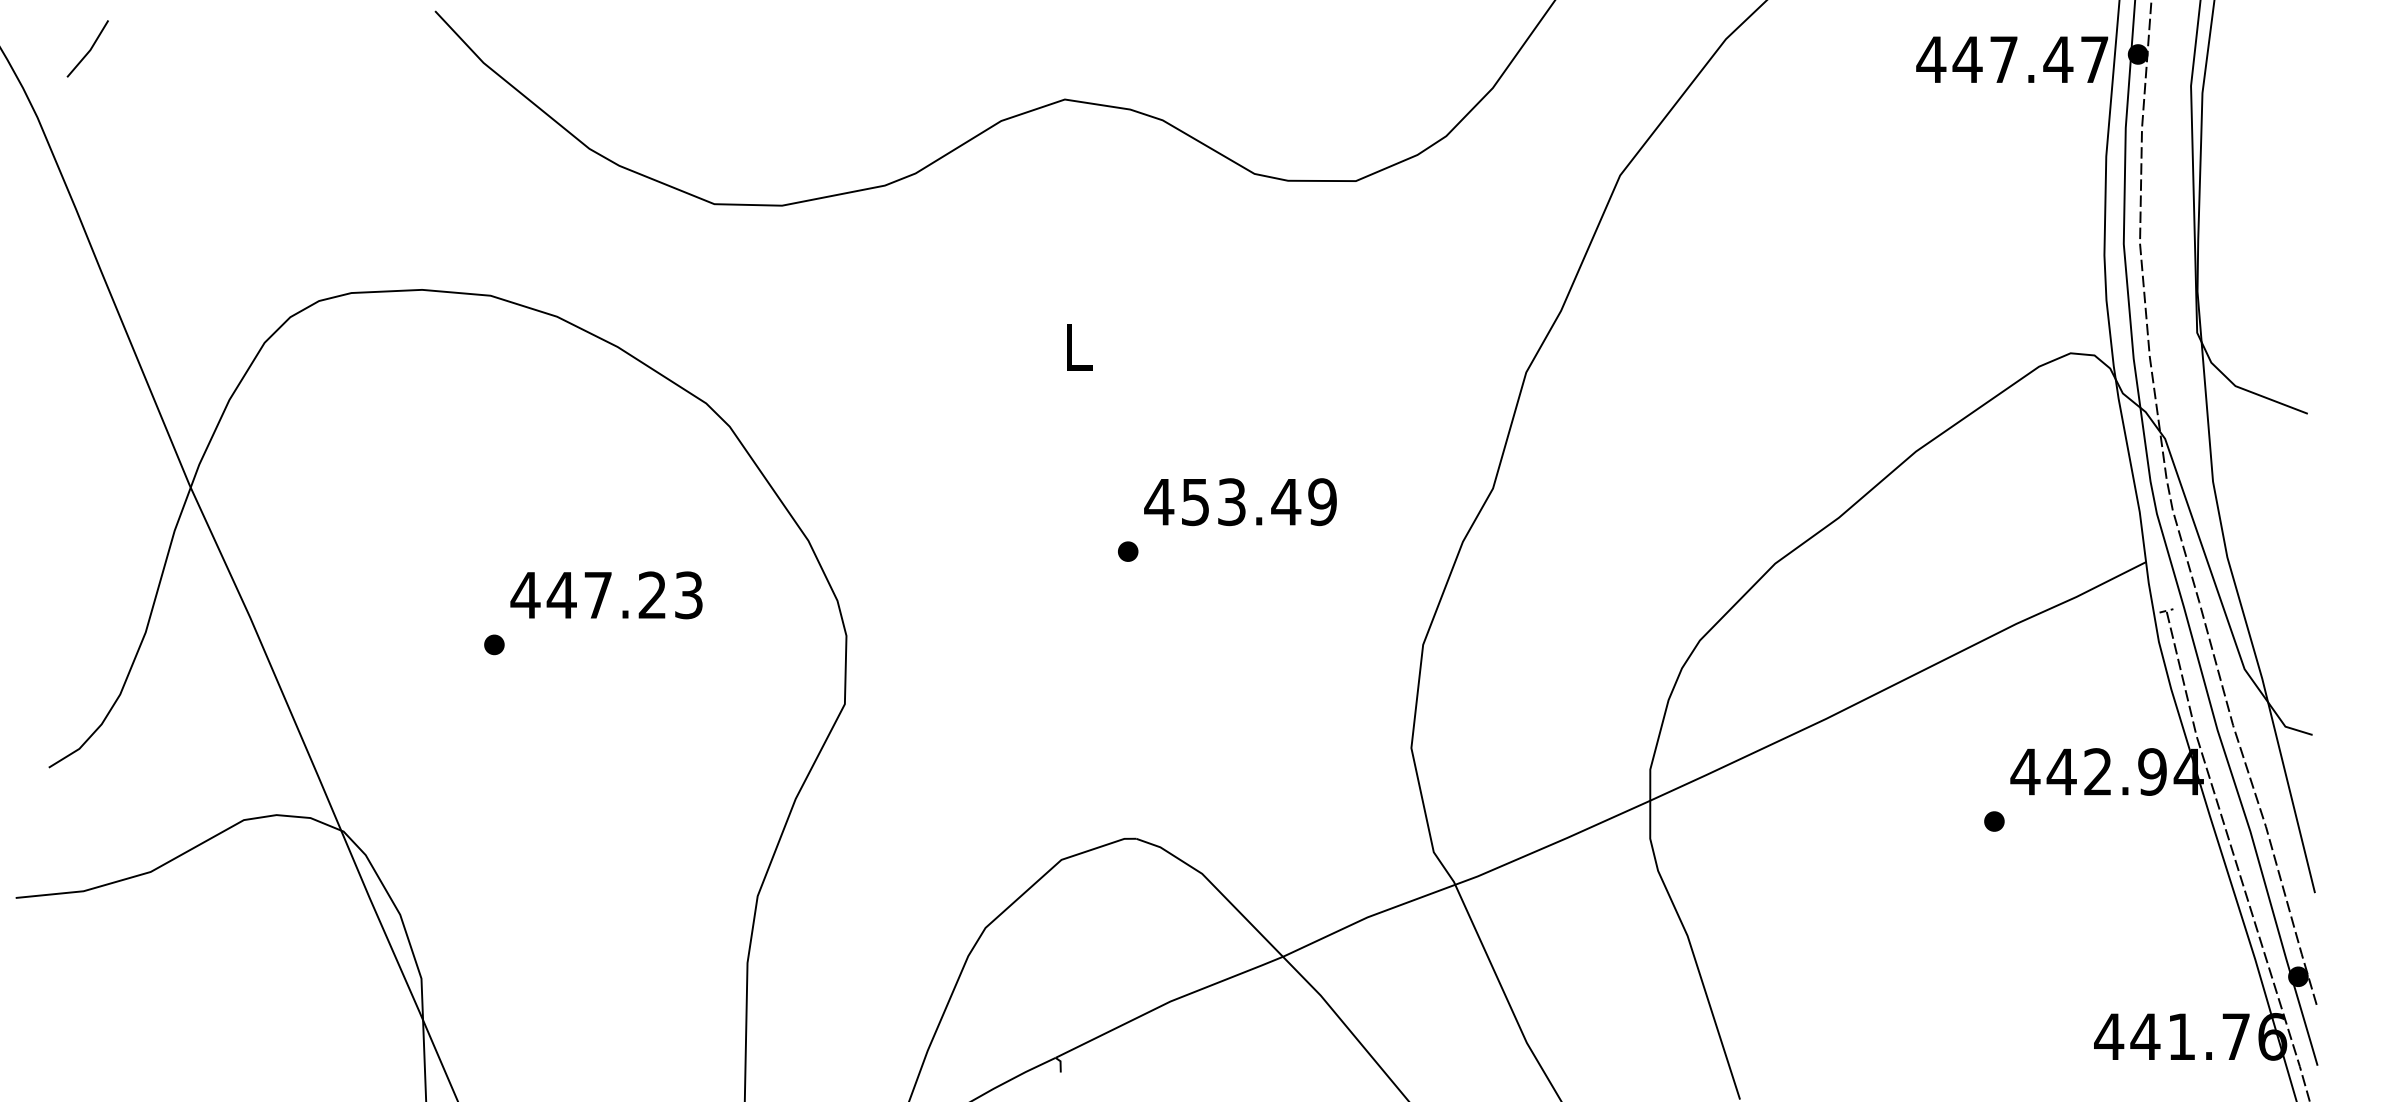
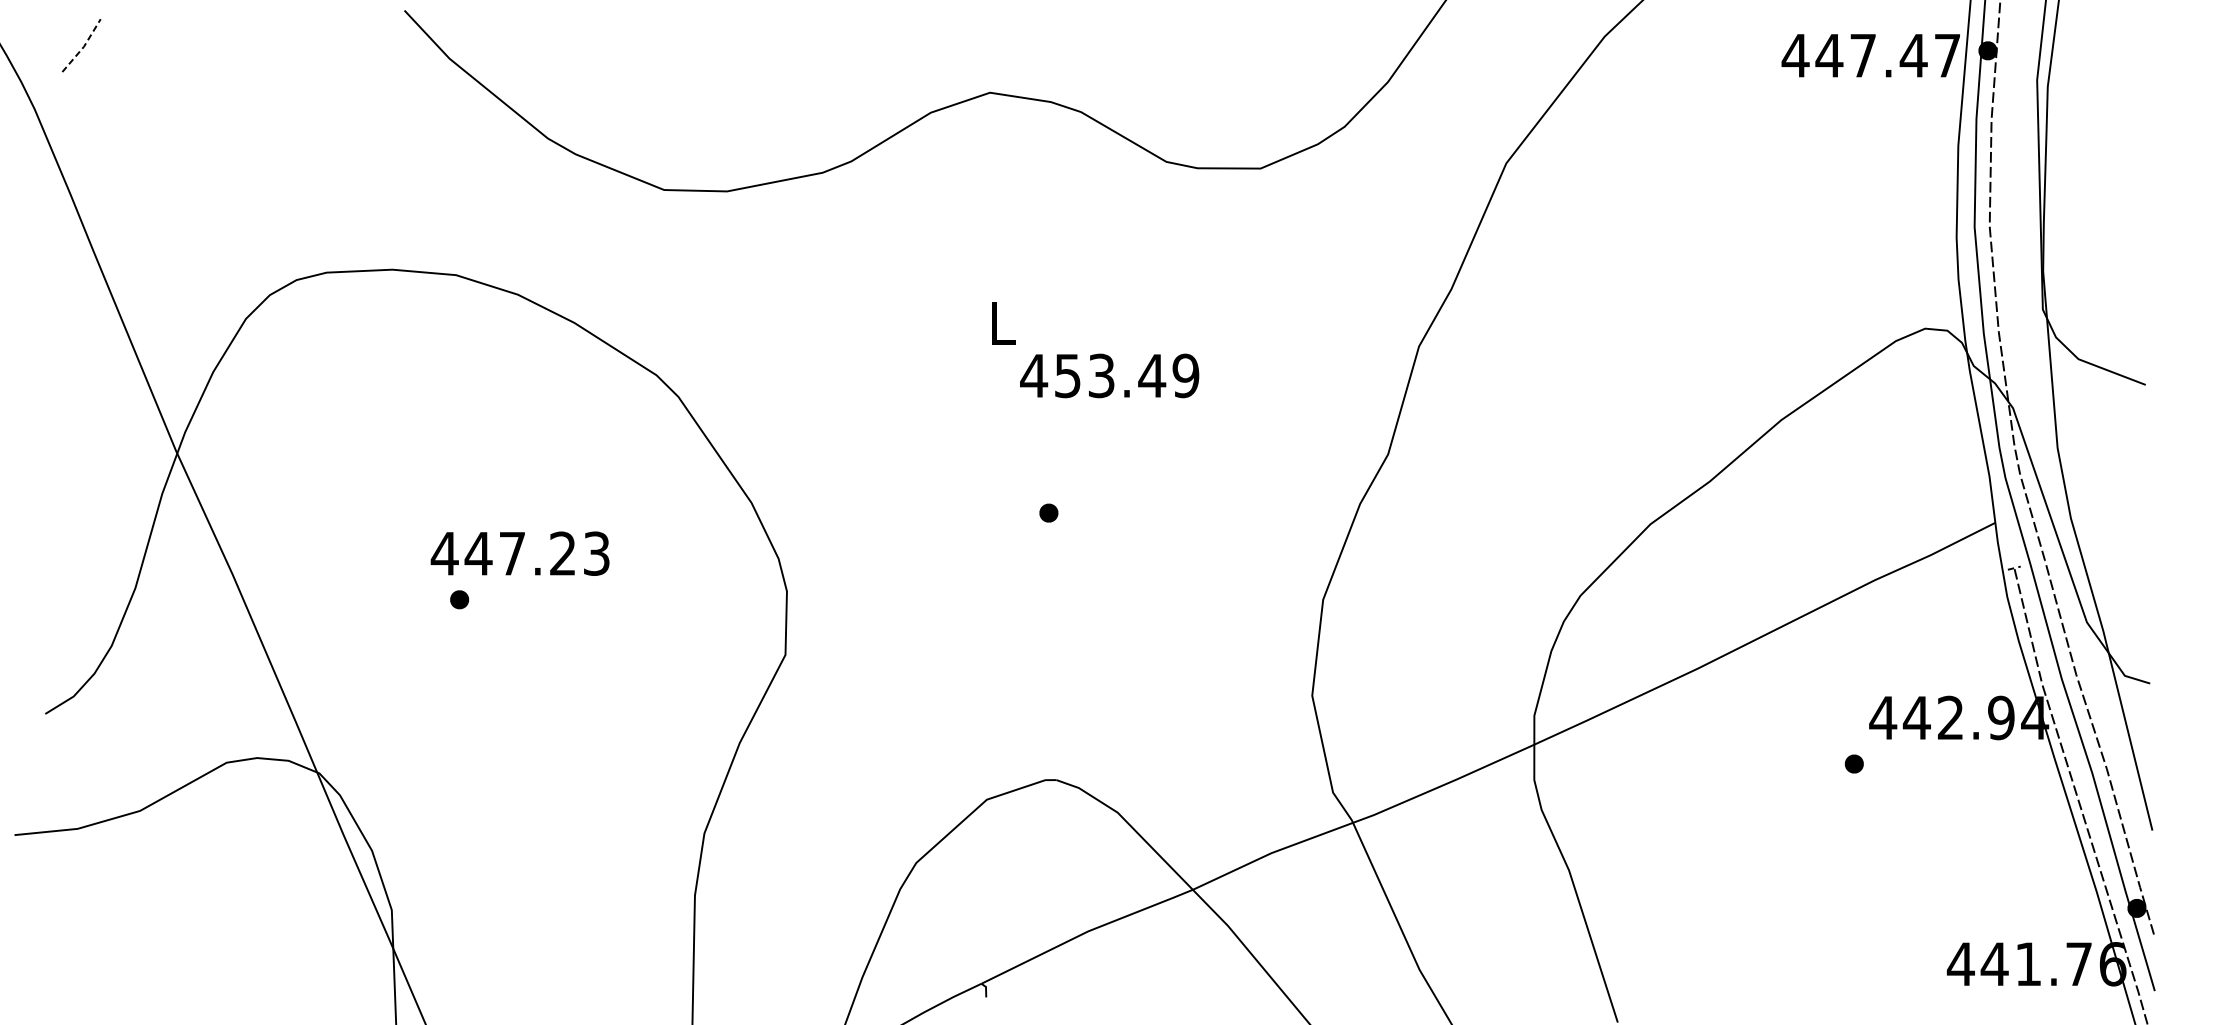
line: (90, 50) -> (84, 47), solid -> dashed
text: (1240, 502) -> (1109, 376), moved
text: (606, 595) -> (520, 553), moved

